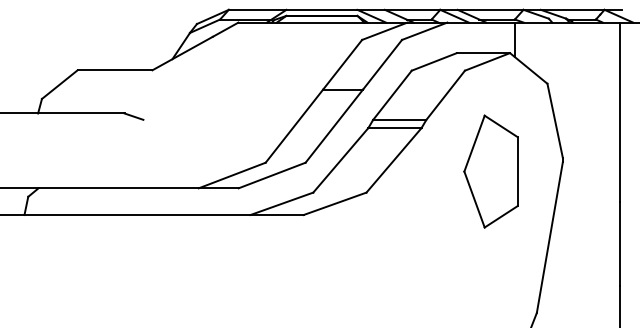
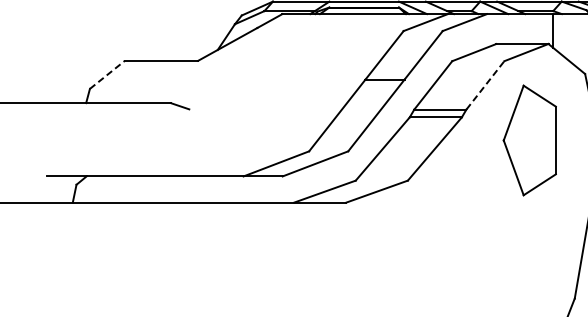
line: (59, 84) -> (107, 74), solid -> dashed
line: (445, 94) -> (485, 84), solid -> dashed
part: (490, 171) -> (529, 140), moved

